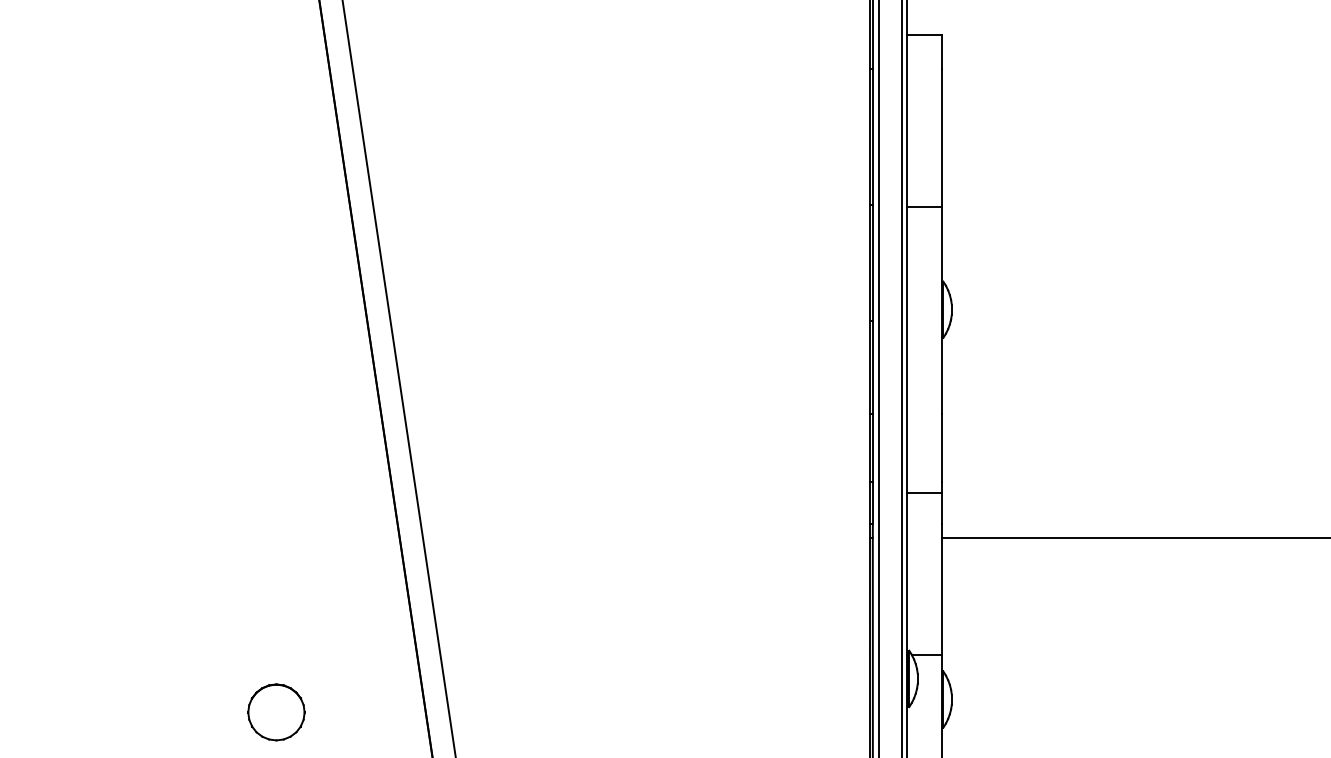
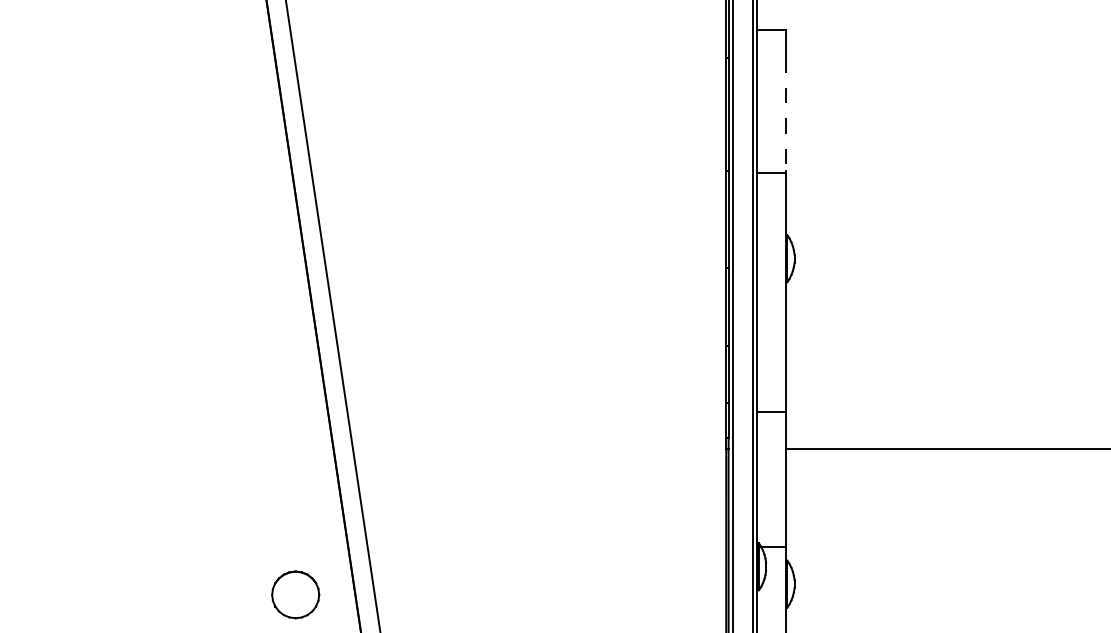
line: (942, 137) -> (786, 114), solid -> dashed
part: (276, 711) -> (295, 594), moved

